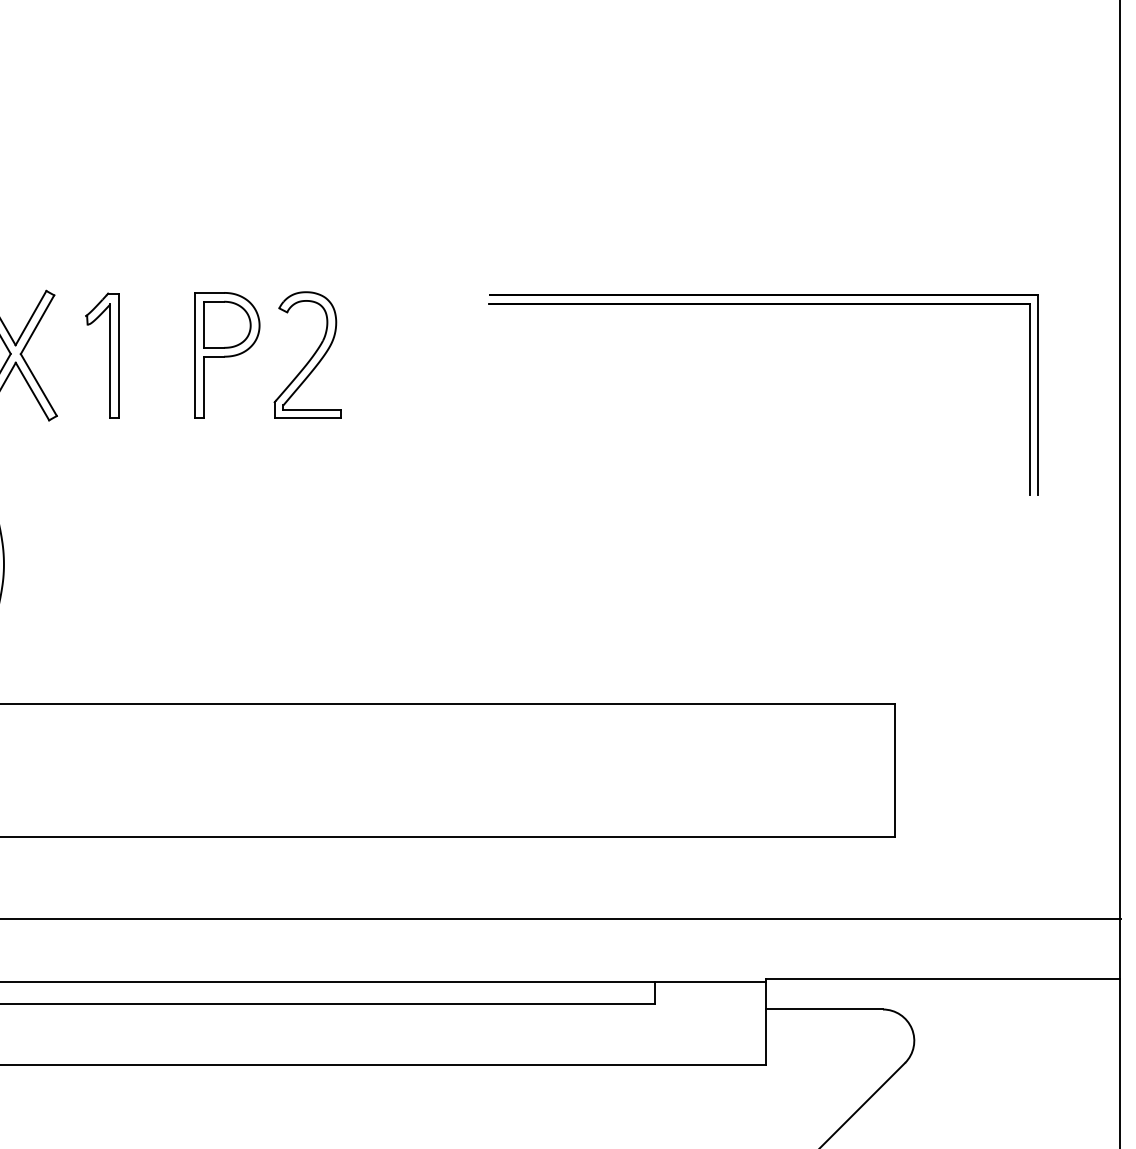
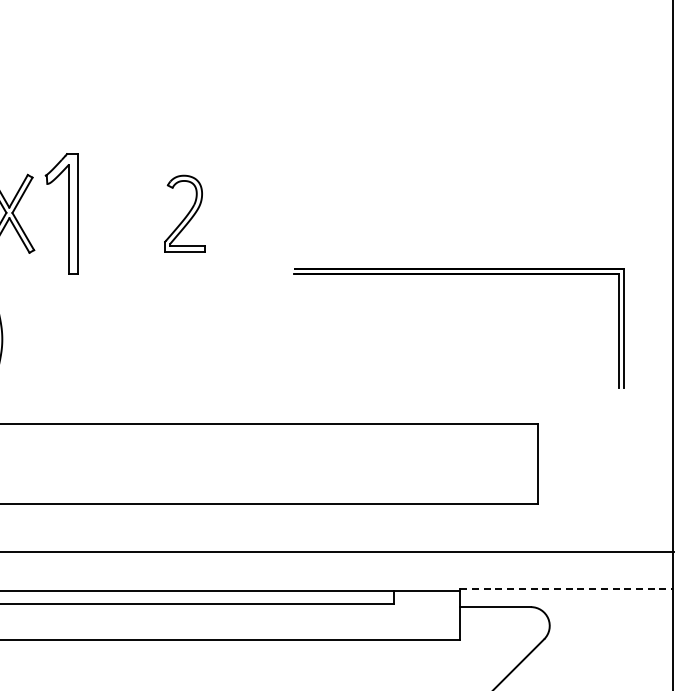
part: (762, 305) -> (458, 274), moved
part: (102, 354) -> (61, 213), size x1.6
part: (227, 354) -> (136, 213), removed
line: (943, 978) -> (567, 588), solid -> dashed

